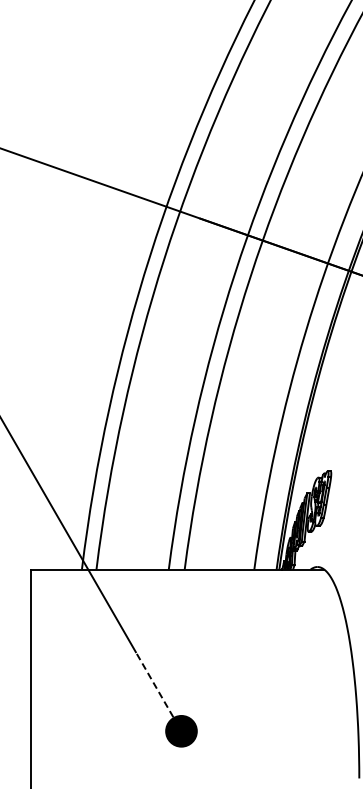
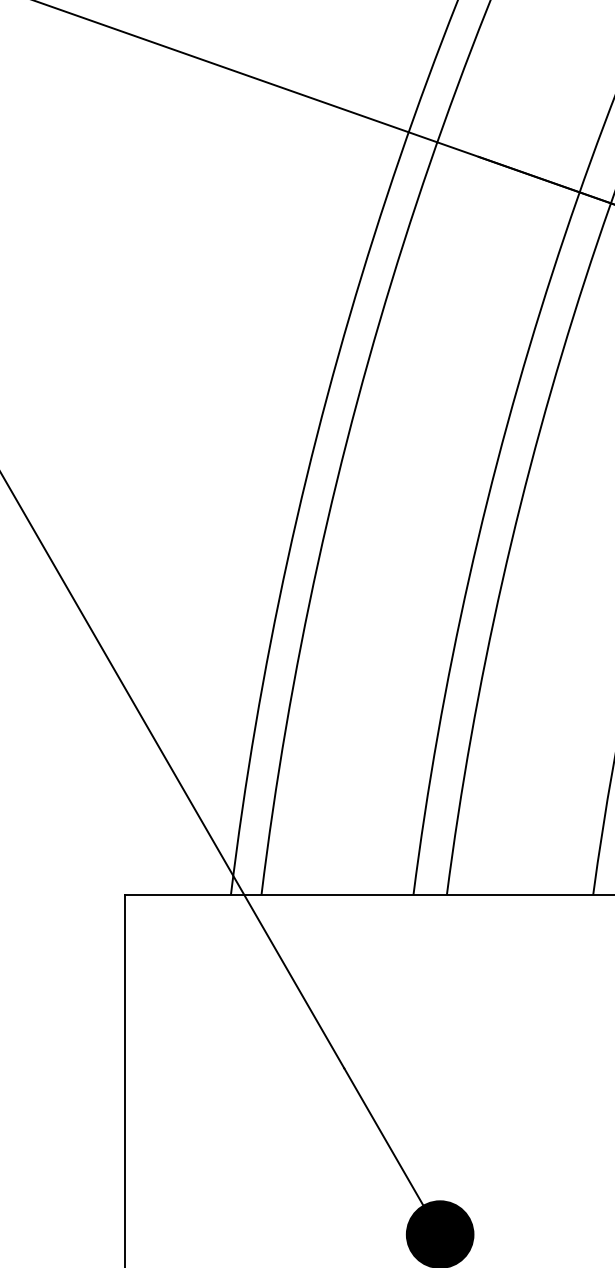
line: (154, 684) -> (383, 1136), dashed -> solid

